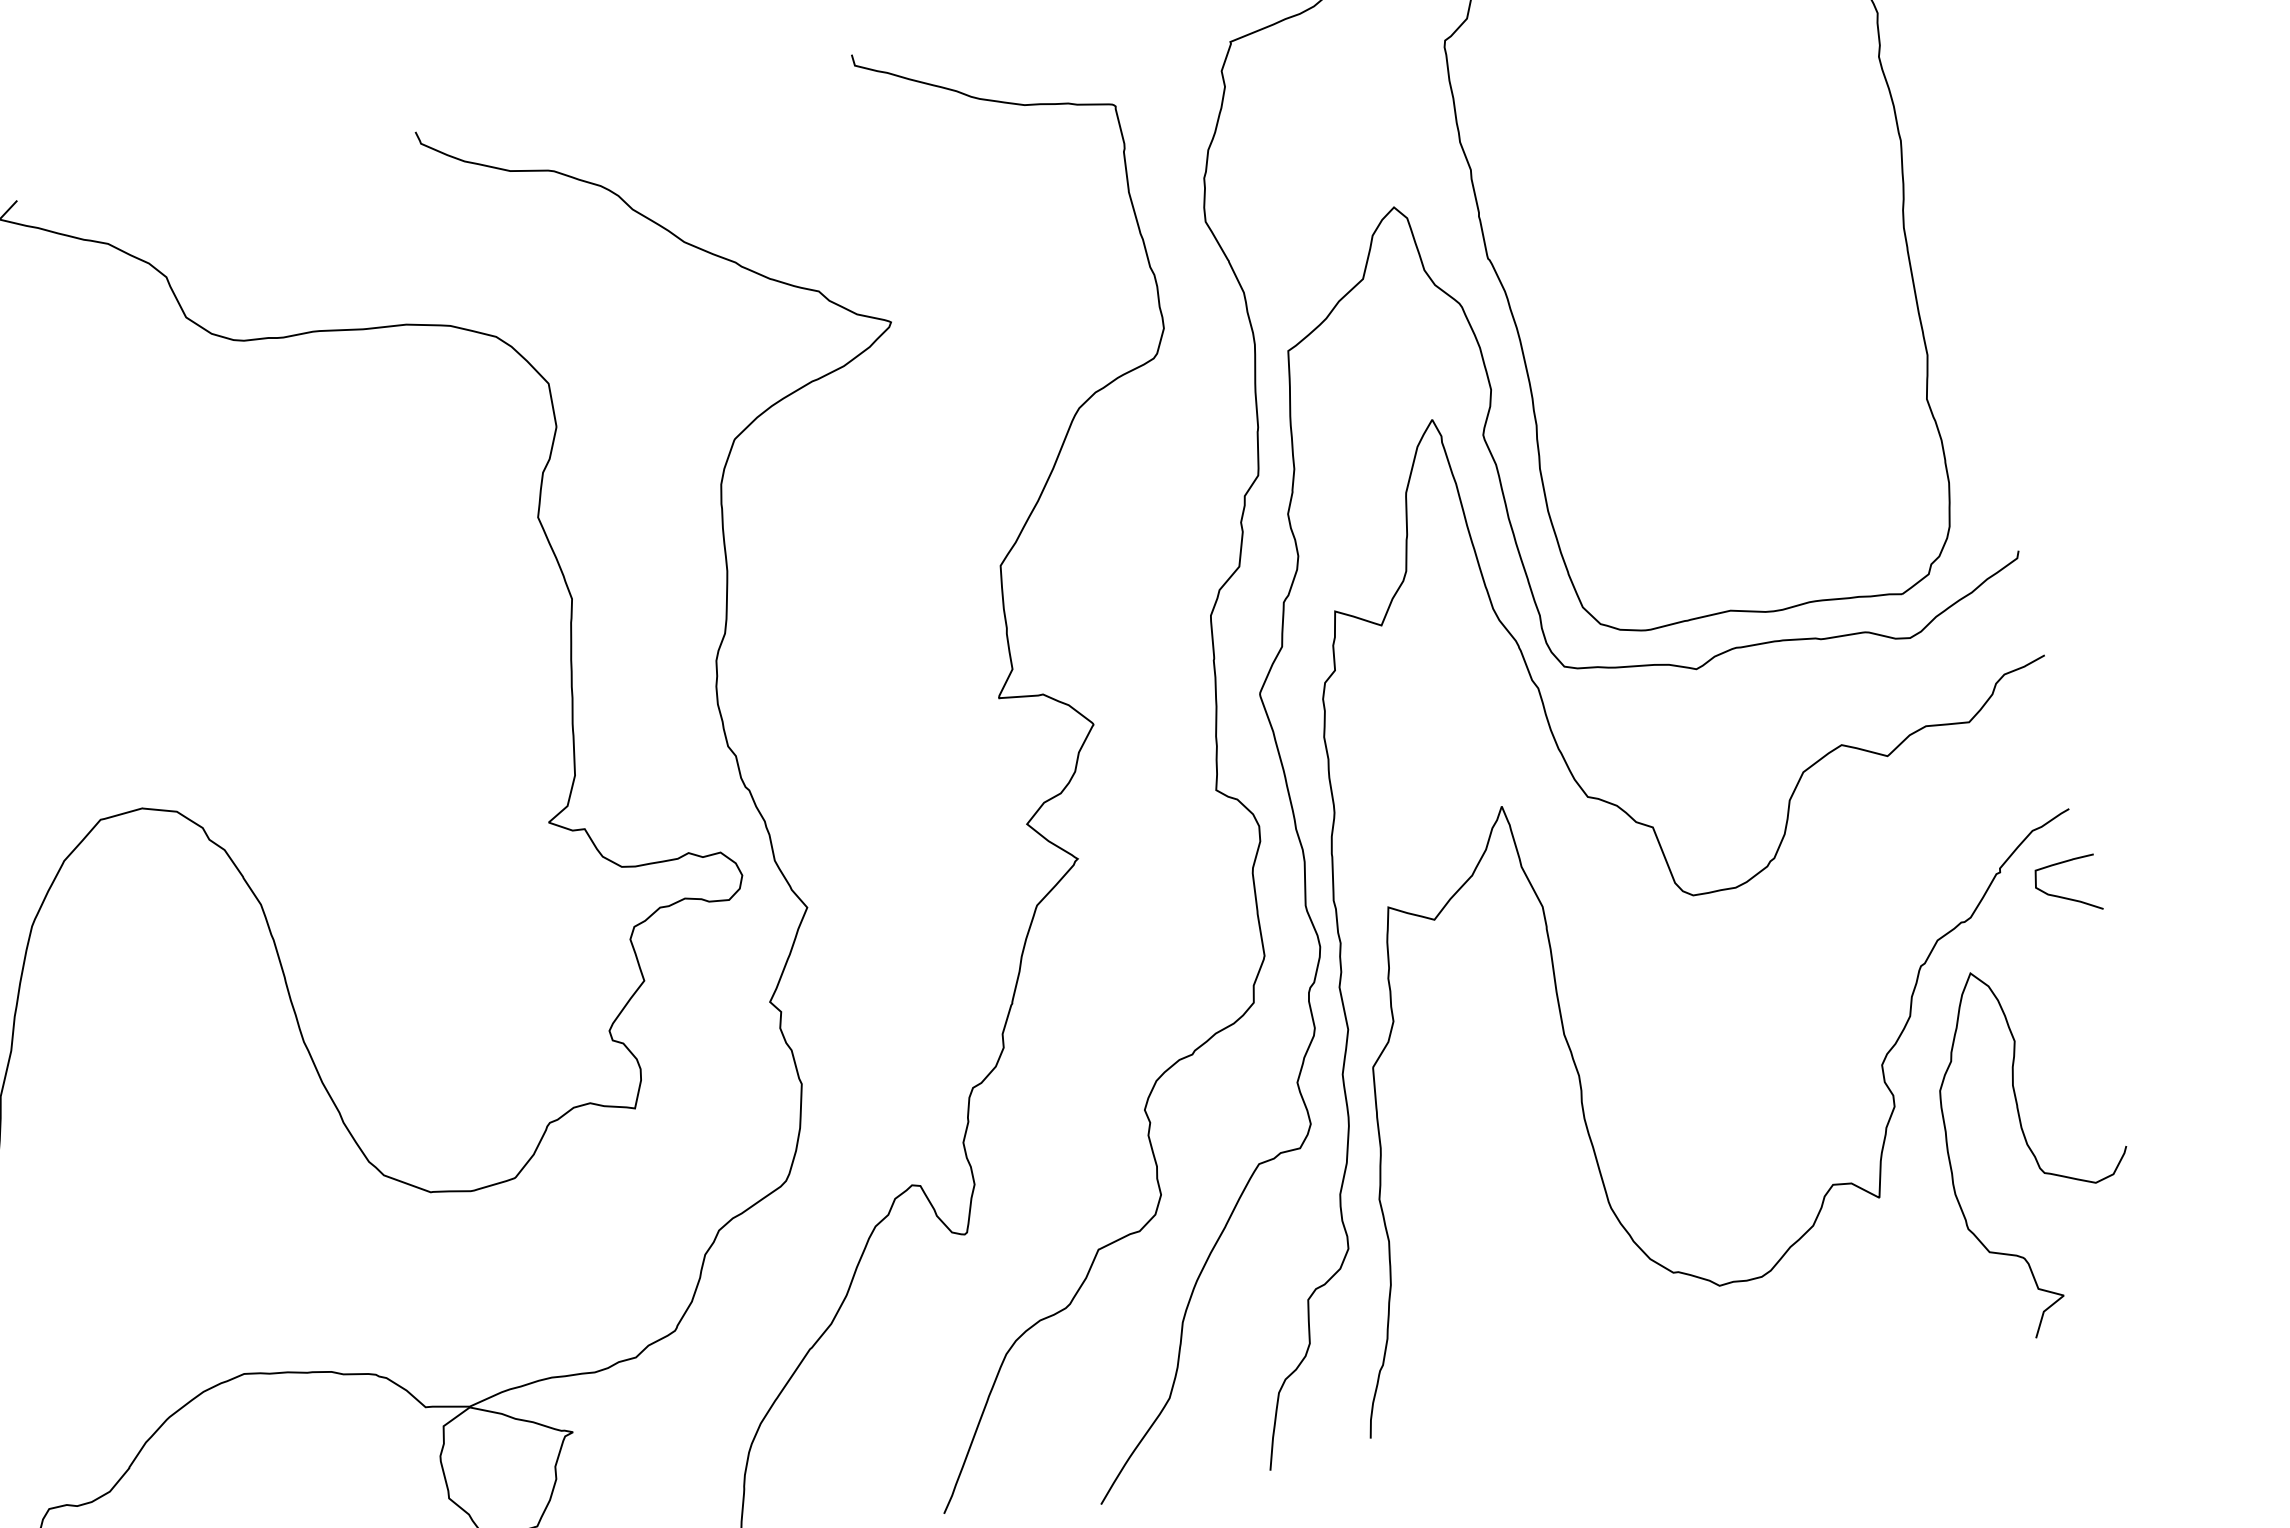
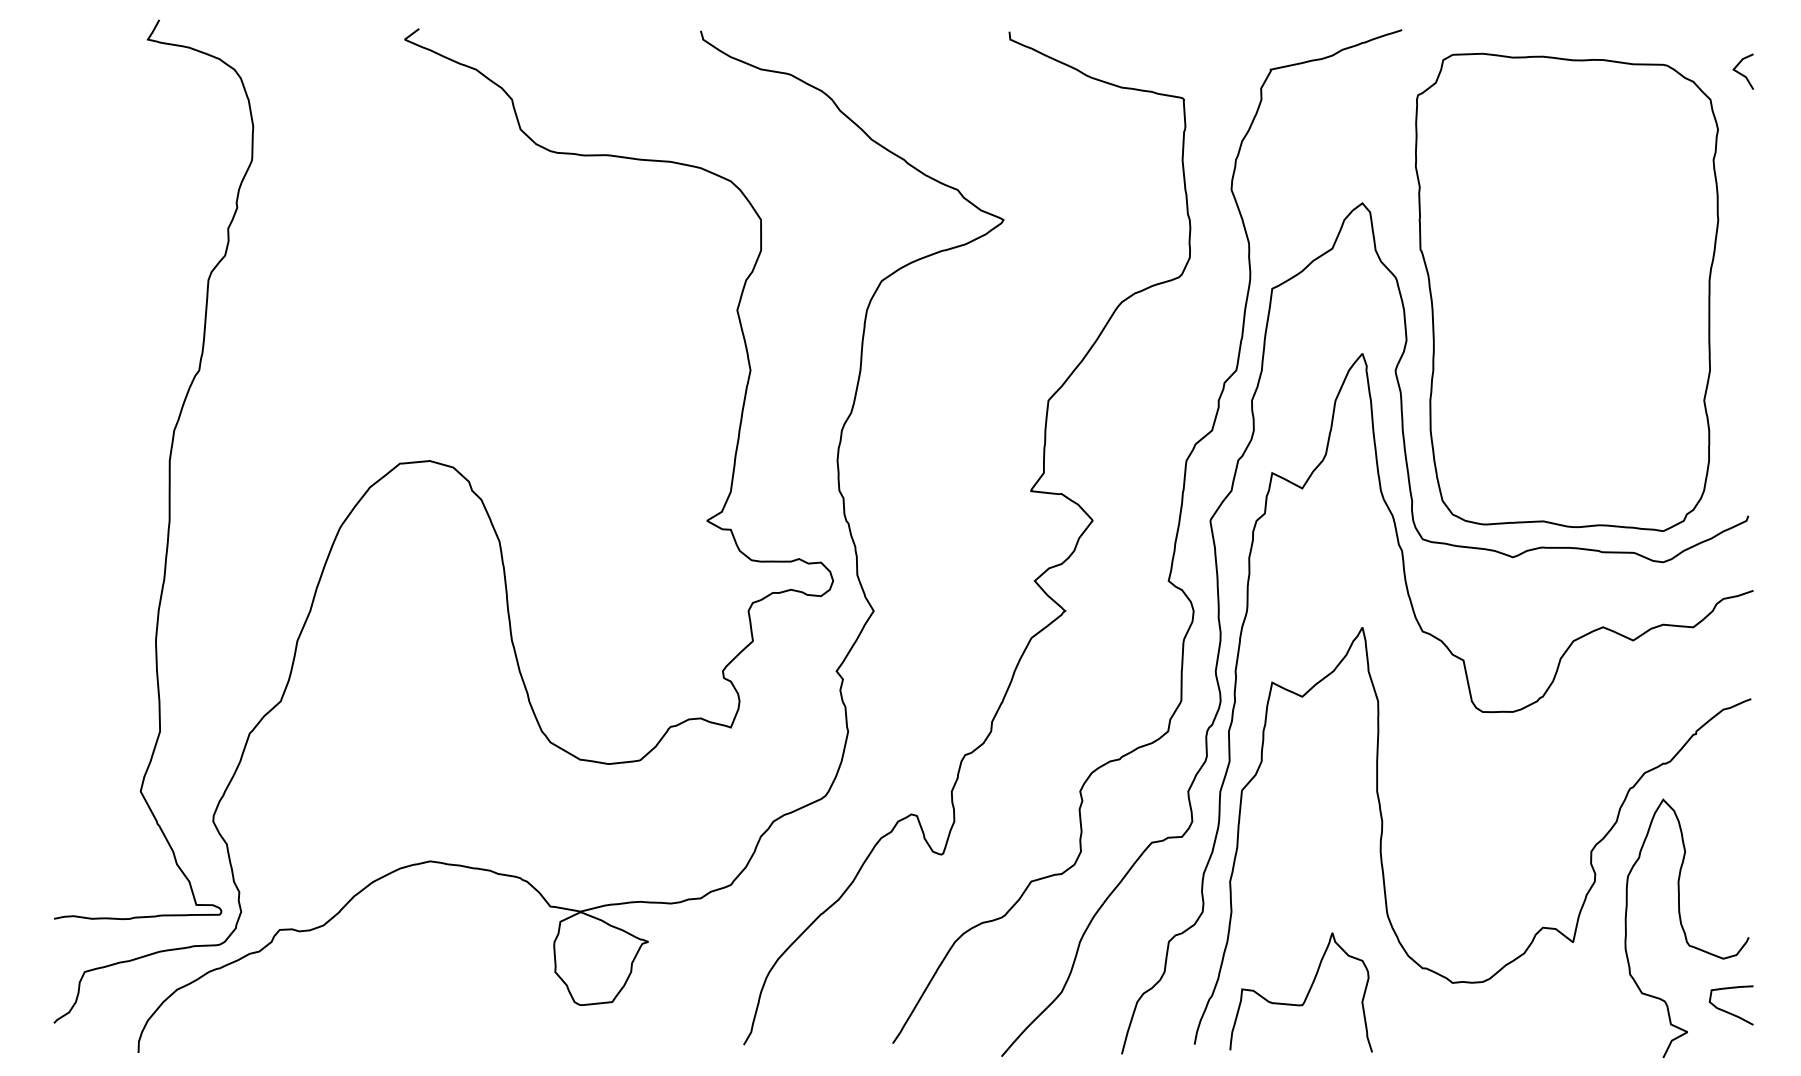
curve: (2064, 896) -> (1728, 1011), moved
curve: (1516, 1339) -> (1306, 994), added

